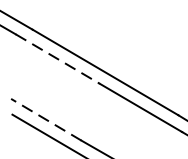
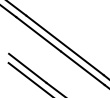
line: (59, 59) -> (39, 34), dashed -> solid
line: (45, 120) -> (27, 68), dashed -> solid

